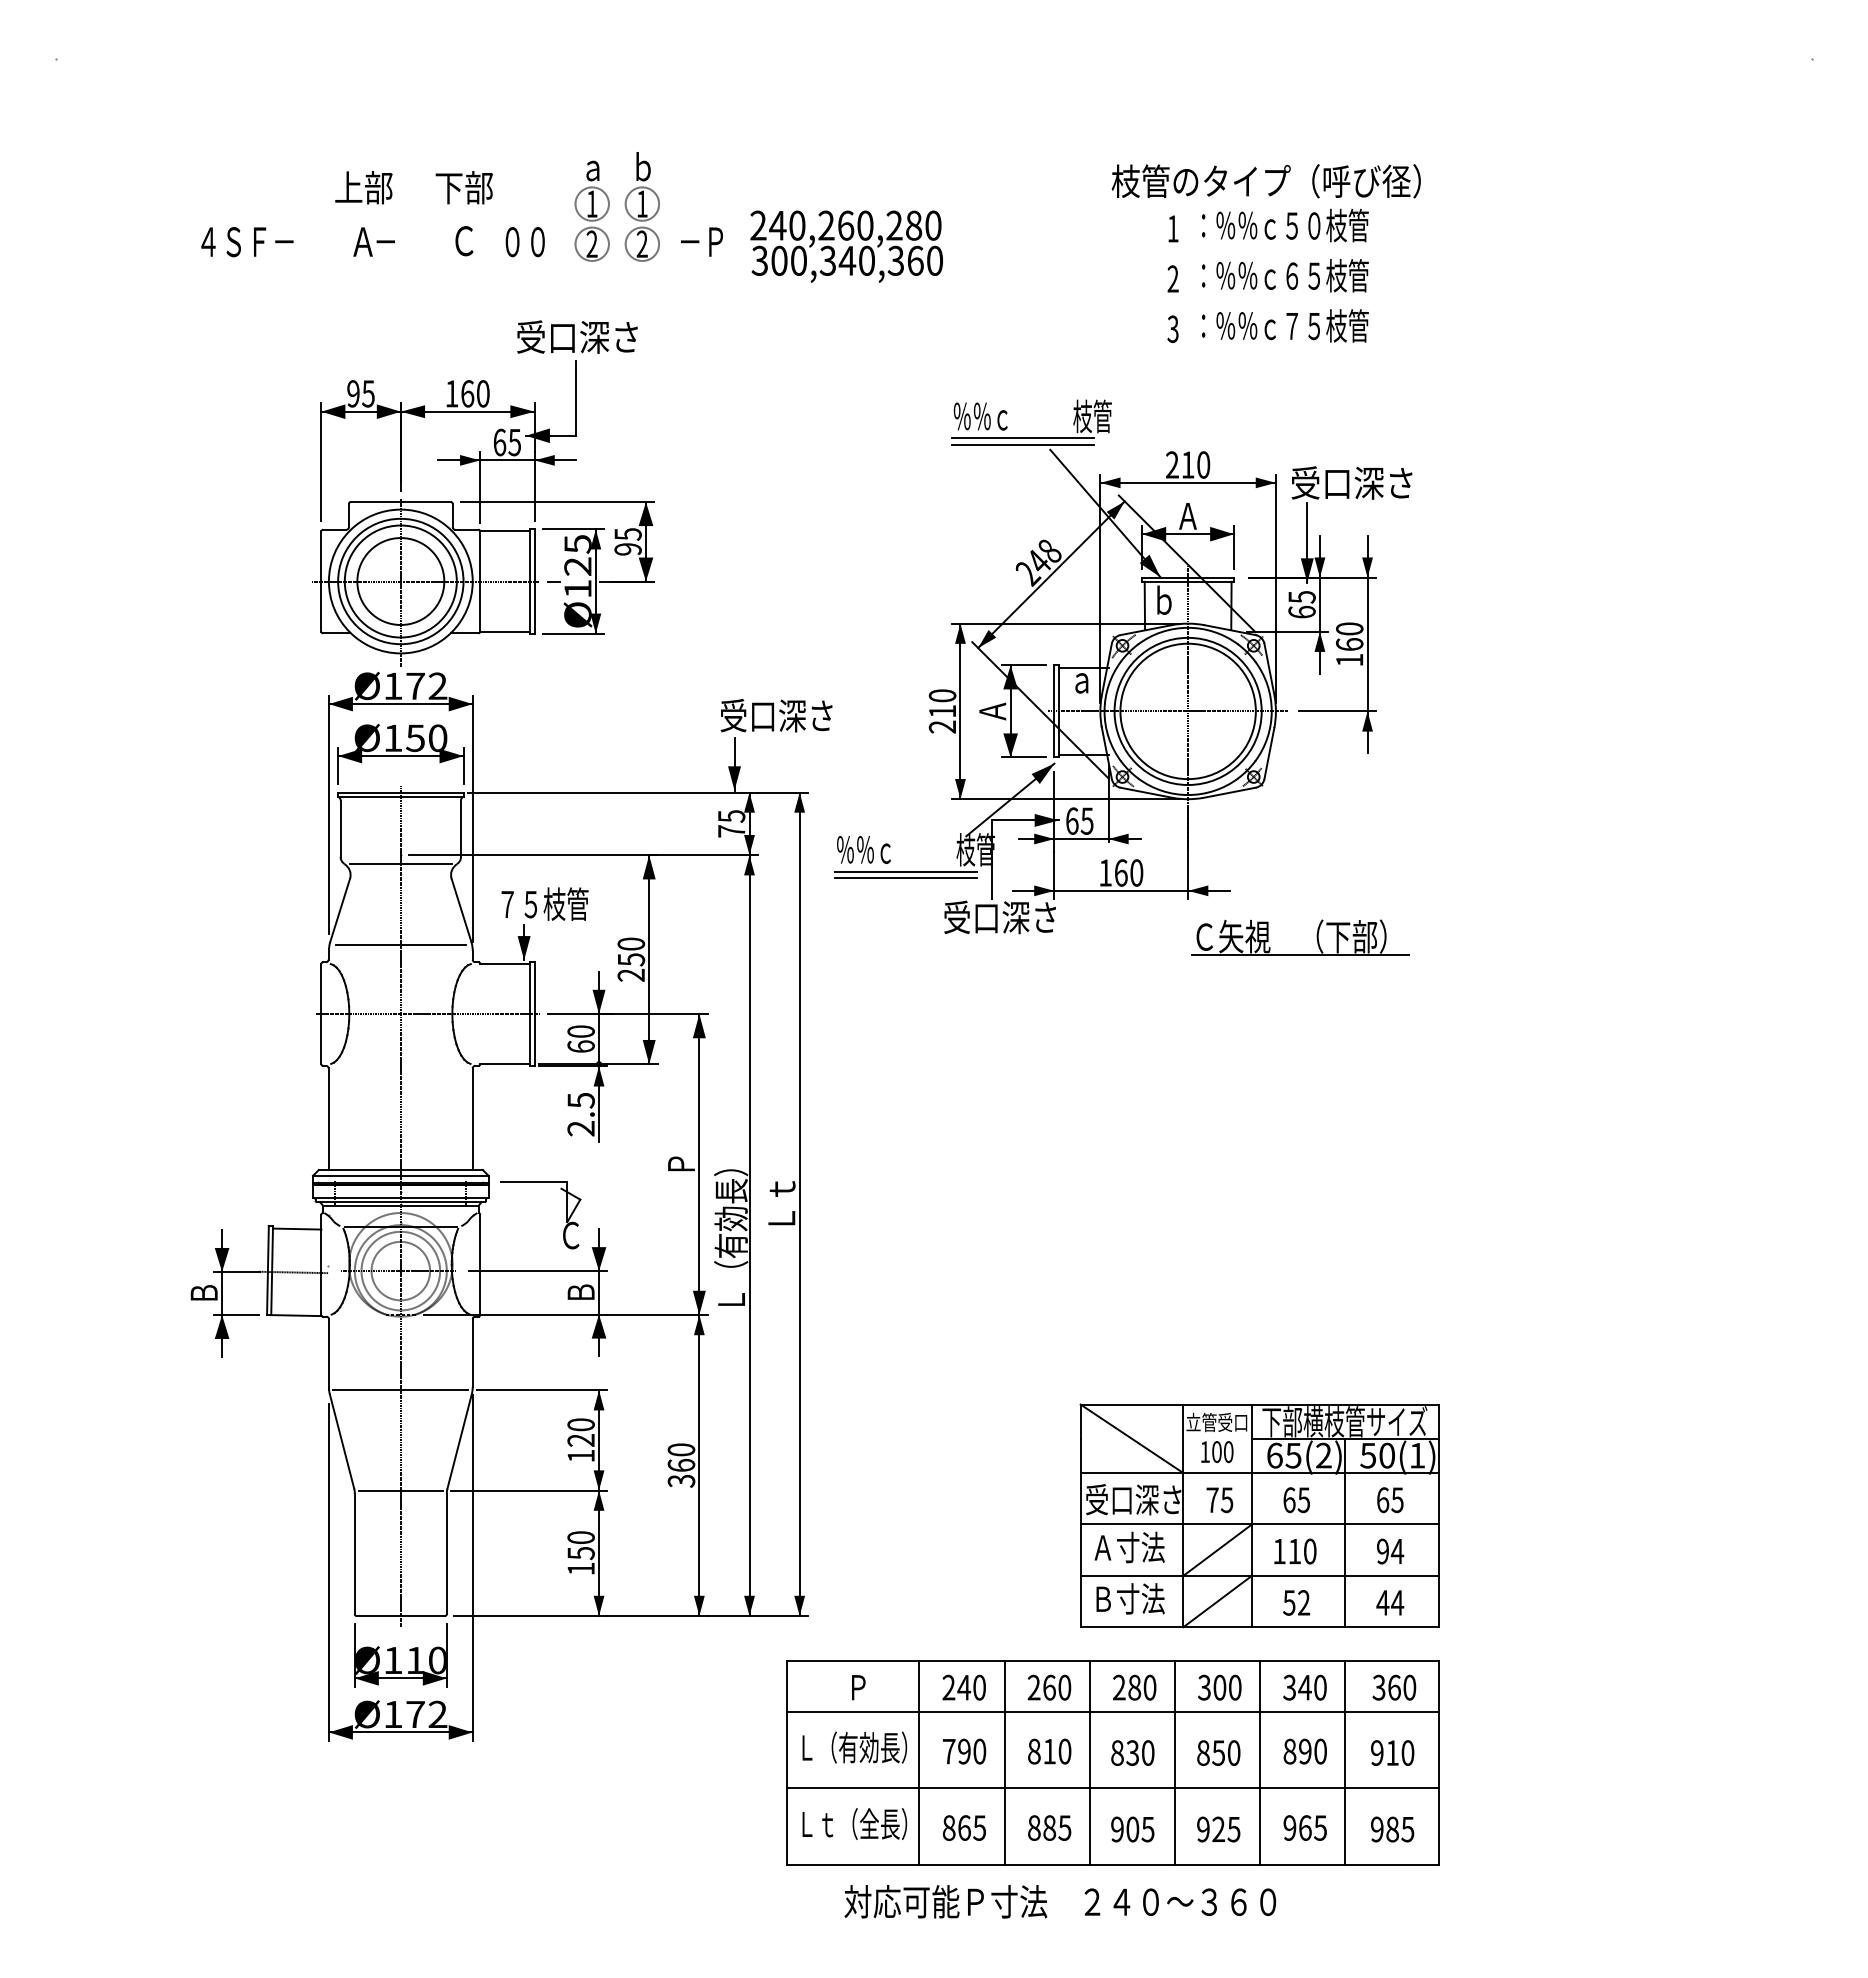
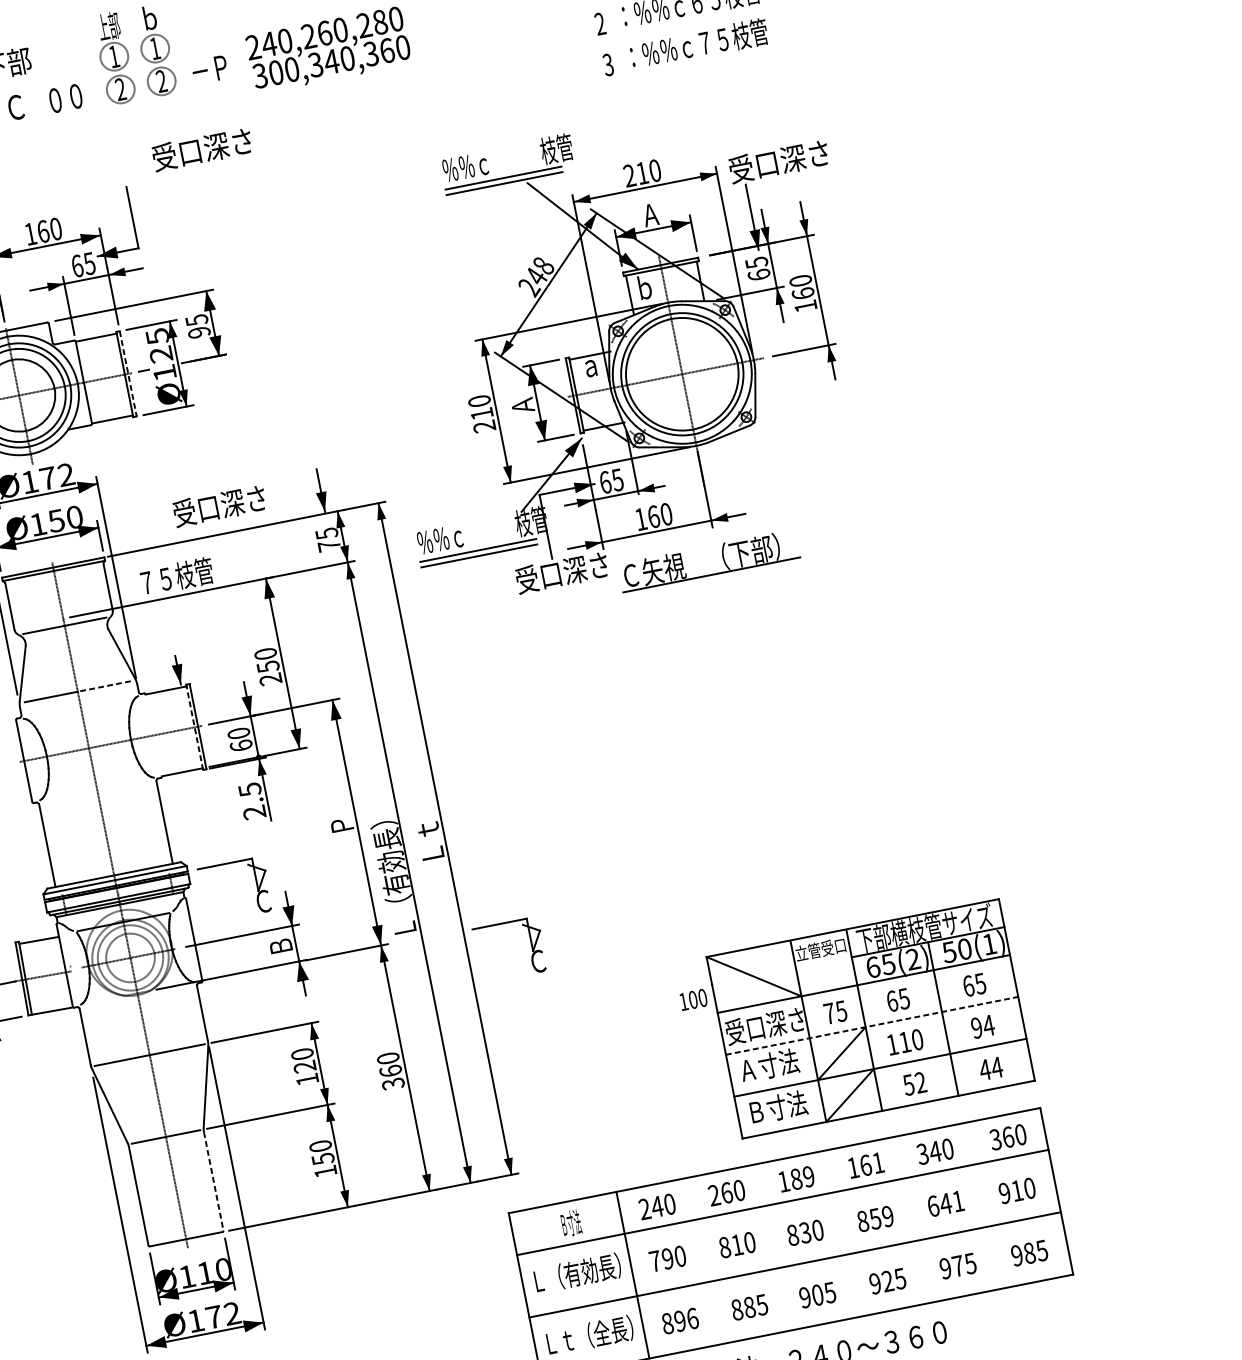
text: (592, 166) -> (108, 25), ａ -> 上部
text: (577, 336) -> (202, 148), moved
line: (534, 582) -> (128, 374), solid -> dashed
text: (776, 715) -> (219, 505), moved
text: (544, 903) -> (176, 576), moved
part: (1316, 937) -> (722, 557), moved
line: (432, 944) -> (103, 686), solid -> dashed
line: (530, 1014) -> (194, 727), solid -> dashed
part: (876, 1350) -> (531, 945), added
text: (1217, 1452) -> (693, 1000), moved
line: (1260, 1524) -> (872, 1025), solid -> dashed
line: (446, 1554) -> (213, 1181), solid -> dashed
text: (858, 1686) -> (570, 1222), Ｐ -> Ｂ寸法
text: (1134, 1687) -> (796, 1179), 280 -> 189
text: (1219, 1687) -> (865, 1165), 300 -> 161
text: (1304, 1751) -> (945, 1203), 890 -> 641
text: (1233, 1752) -> (887, 1216), 850 -> 859
line: (1004, 1762) -> (702, 1261), removed
line: (1089, 1762) -> (771, 1247), removed
line: (1175, 1762) -> (841, 1233), removed
line: (1260, 1762) -> (911, 1219), removed
line: (1345, 1762) -> (980, 1206), removed
text: (972, 1827) -> (686, 1319), 865 -> 896
text: (1305, 1827) -> (958, 1265), 965 -> 975

